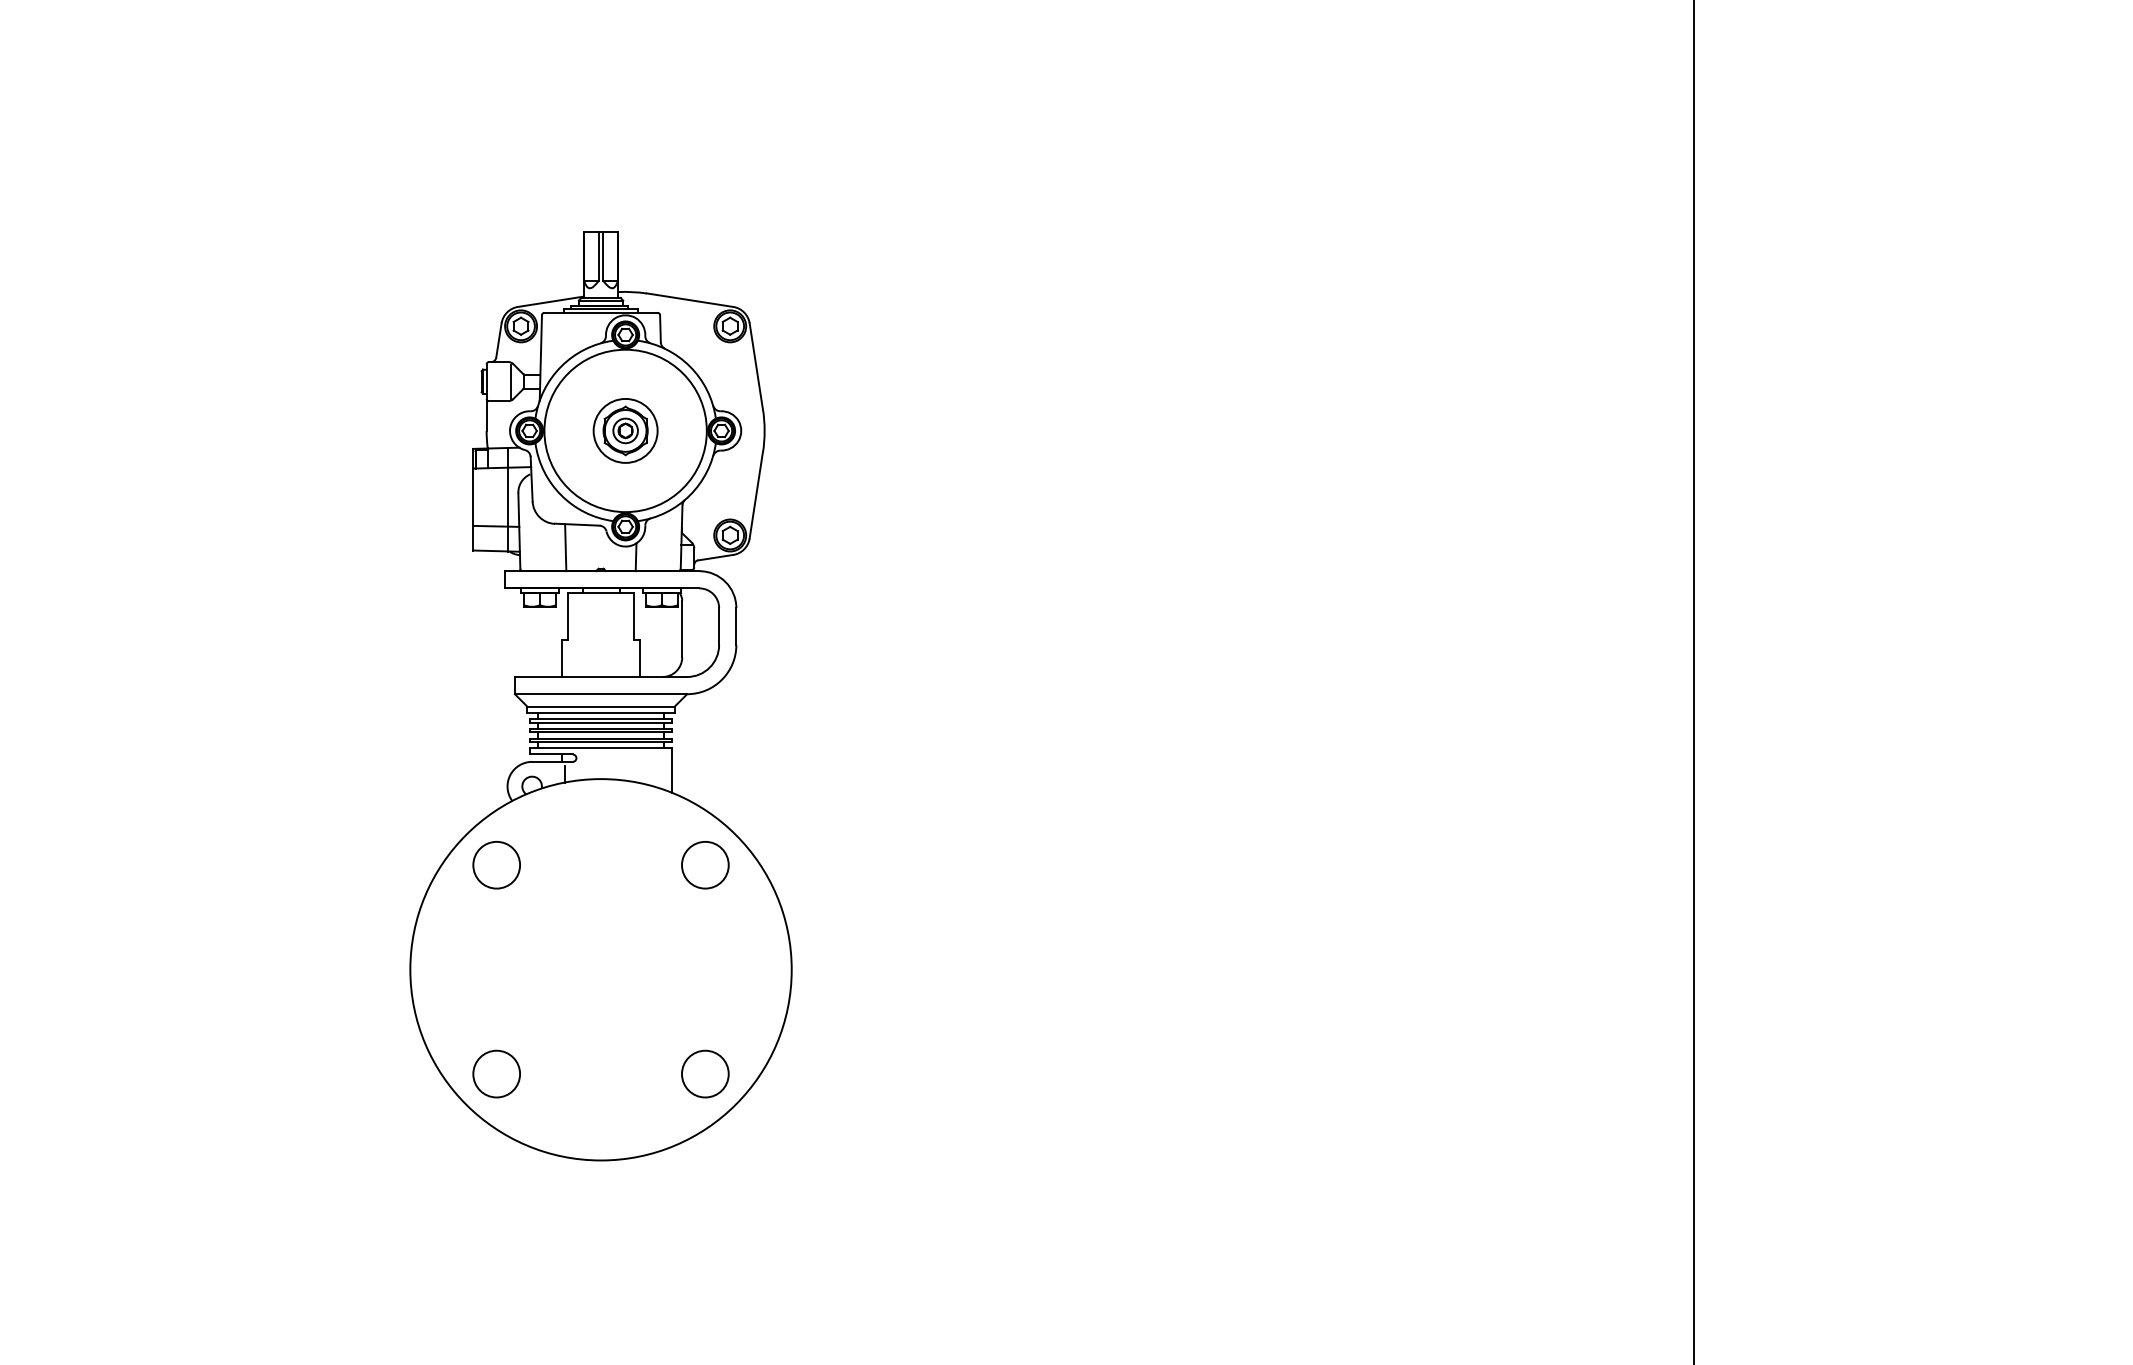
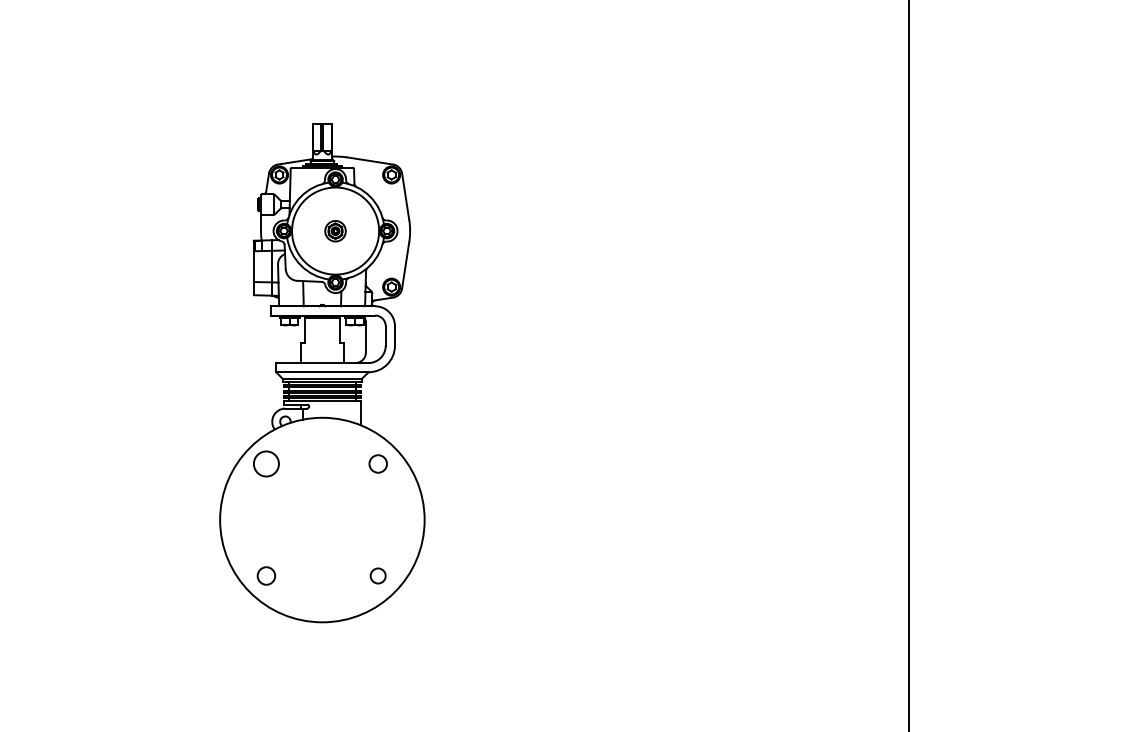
part: (625, 431) -> (335, 231), size x0.6
circle: (703, 864) -> (377, 463), size x0.7
circle: (496, 1073) -> (266, 575), size x0.7
circle: (703, 1073) -> (377, 575), size x0.6

